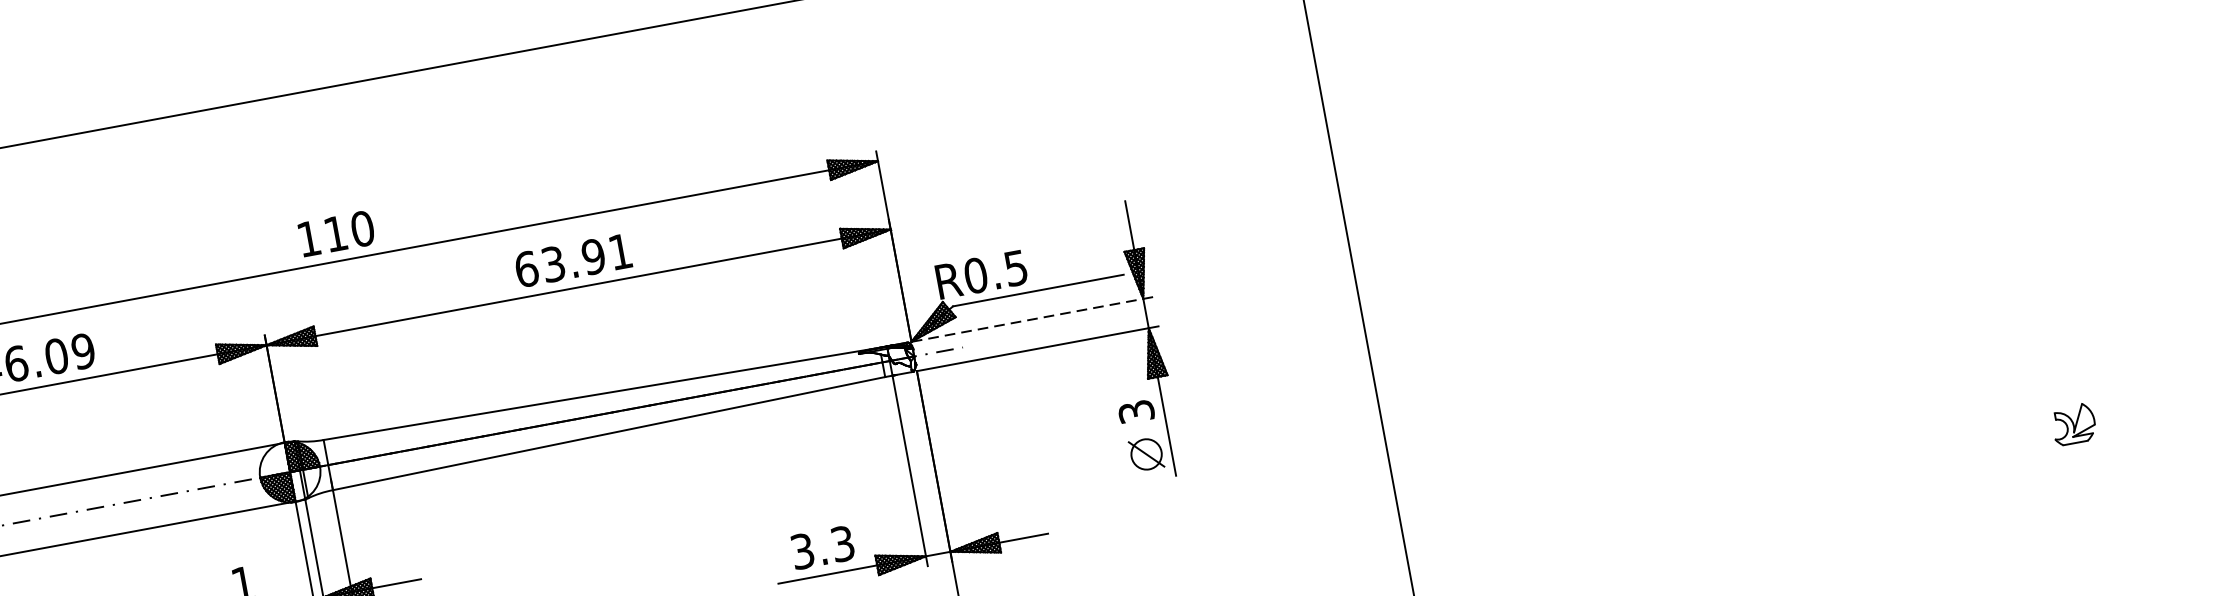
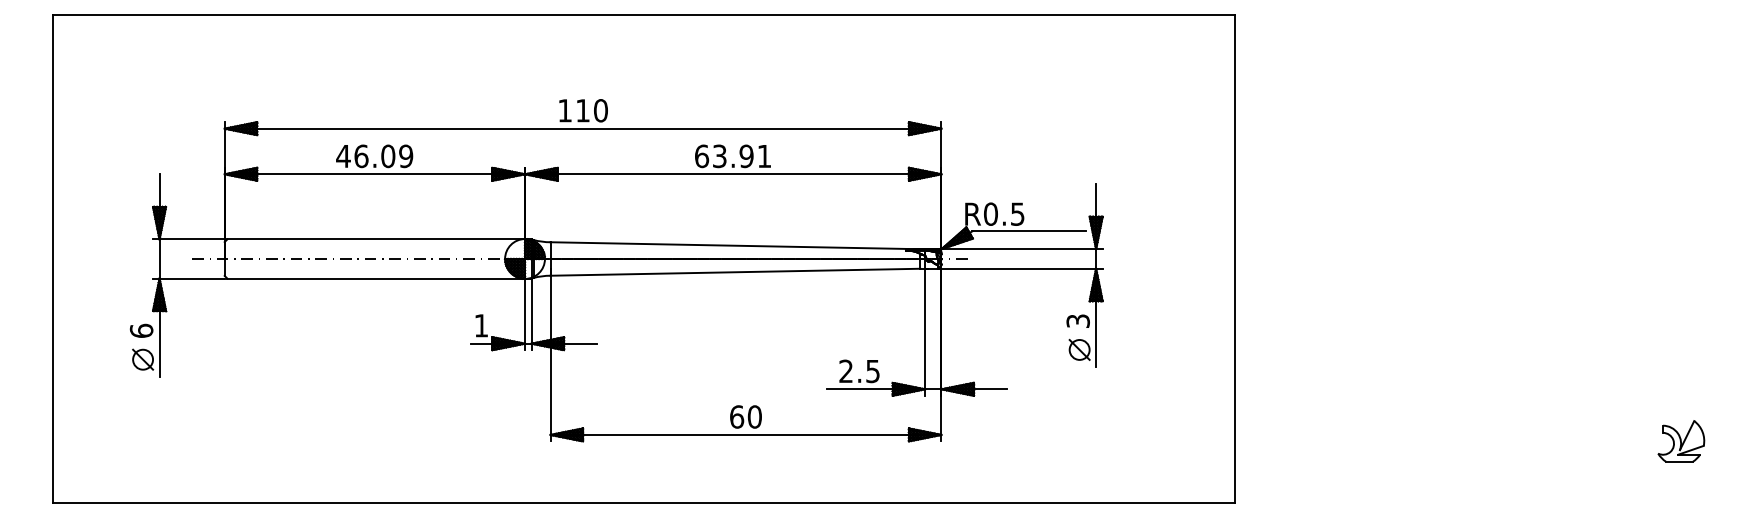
line: (1033, 319) -> (1022, 249), dashed -> solid
part: (2073, 424) -> (1681, 441), size x1.67
text: (822, 547) -> (859, 371), 3.3 -> 2.5

